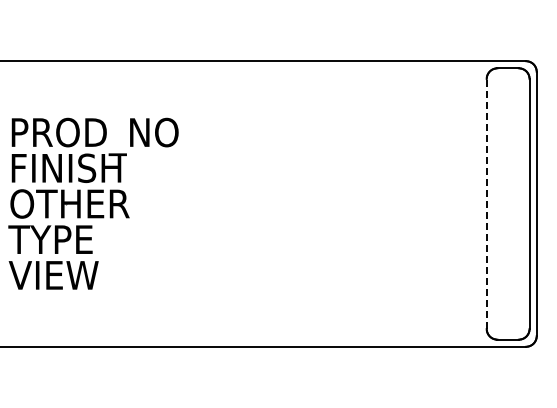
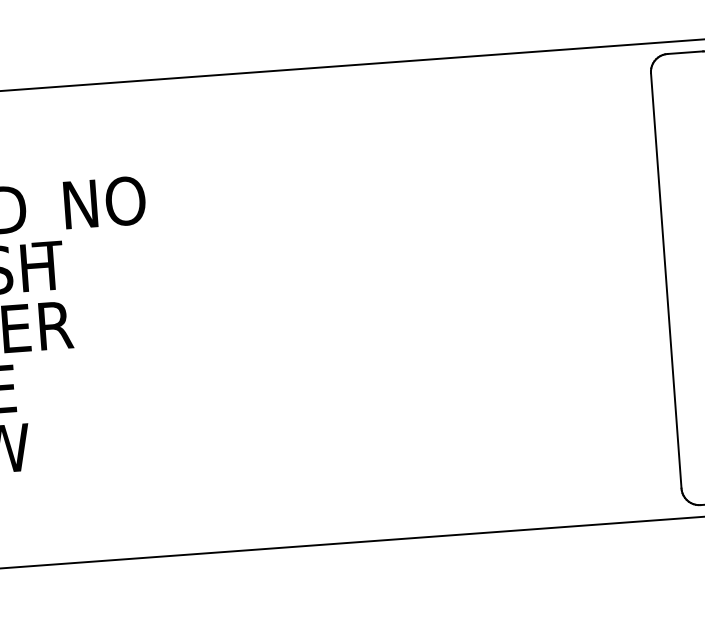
line: (486, 204) -> (665, 281), dashed -> solid

